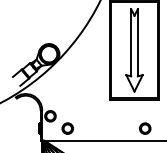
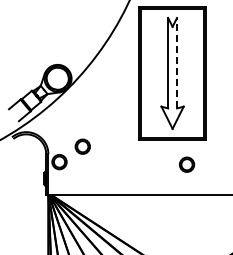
line: (138, 42) -> (177, 62), solid -> dashed
part: (67, 128) -> (82, 146), moved
part: (145, 128) -> (187, 164), moved

